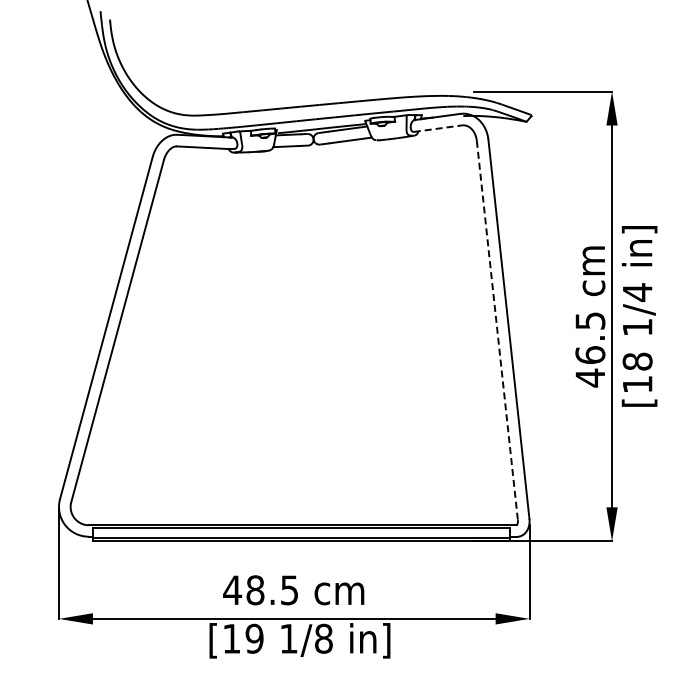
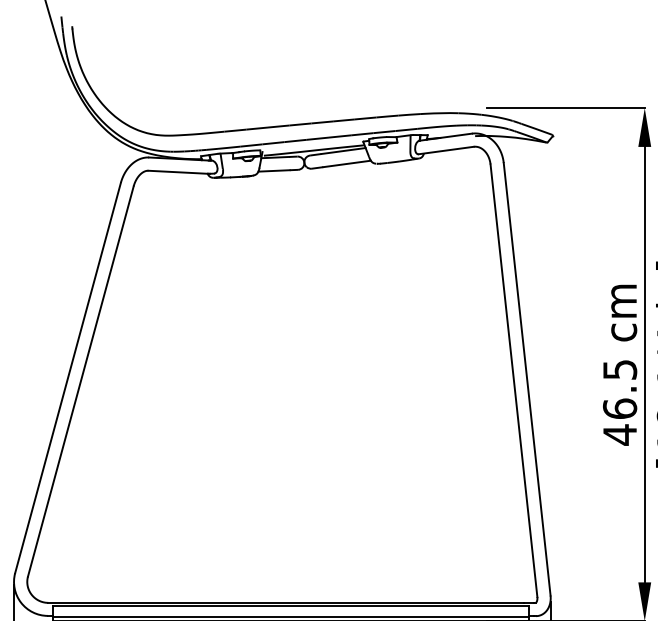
line: (438, 128) -> (446, 150), dashed -> solid
line: (497, 330) -> (514, 380), dashed -> solid

